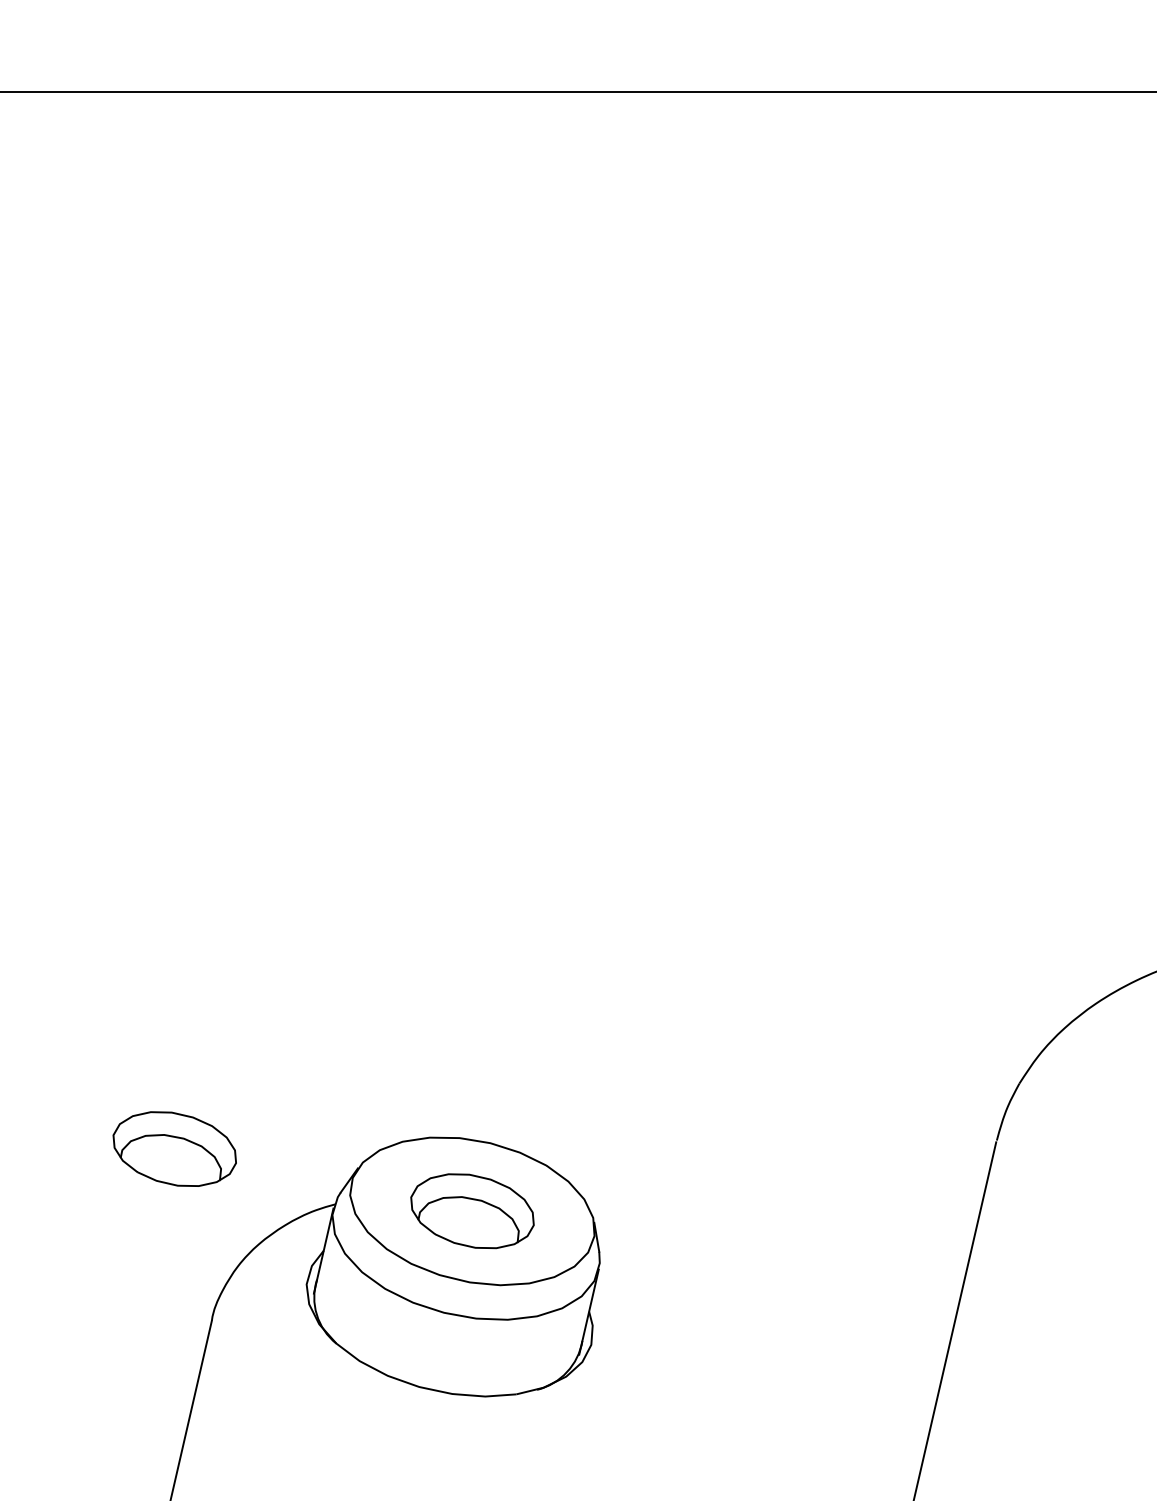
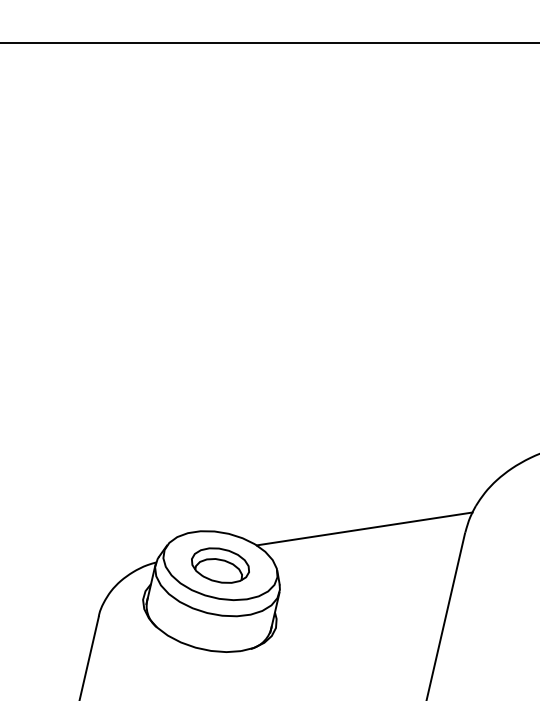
line: (780, 1131) -> (364, 528), added
part: (174, 1148) -> (81, 536), removed

